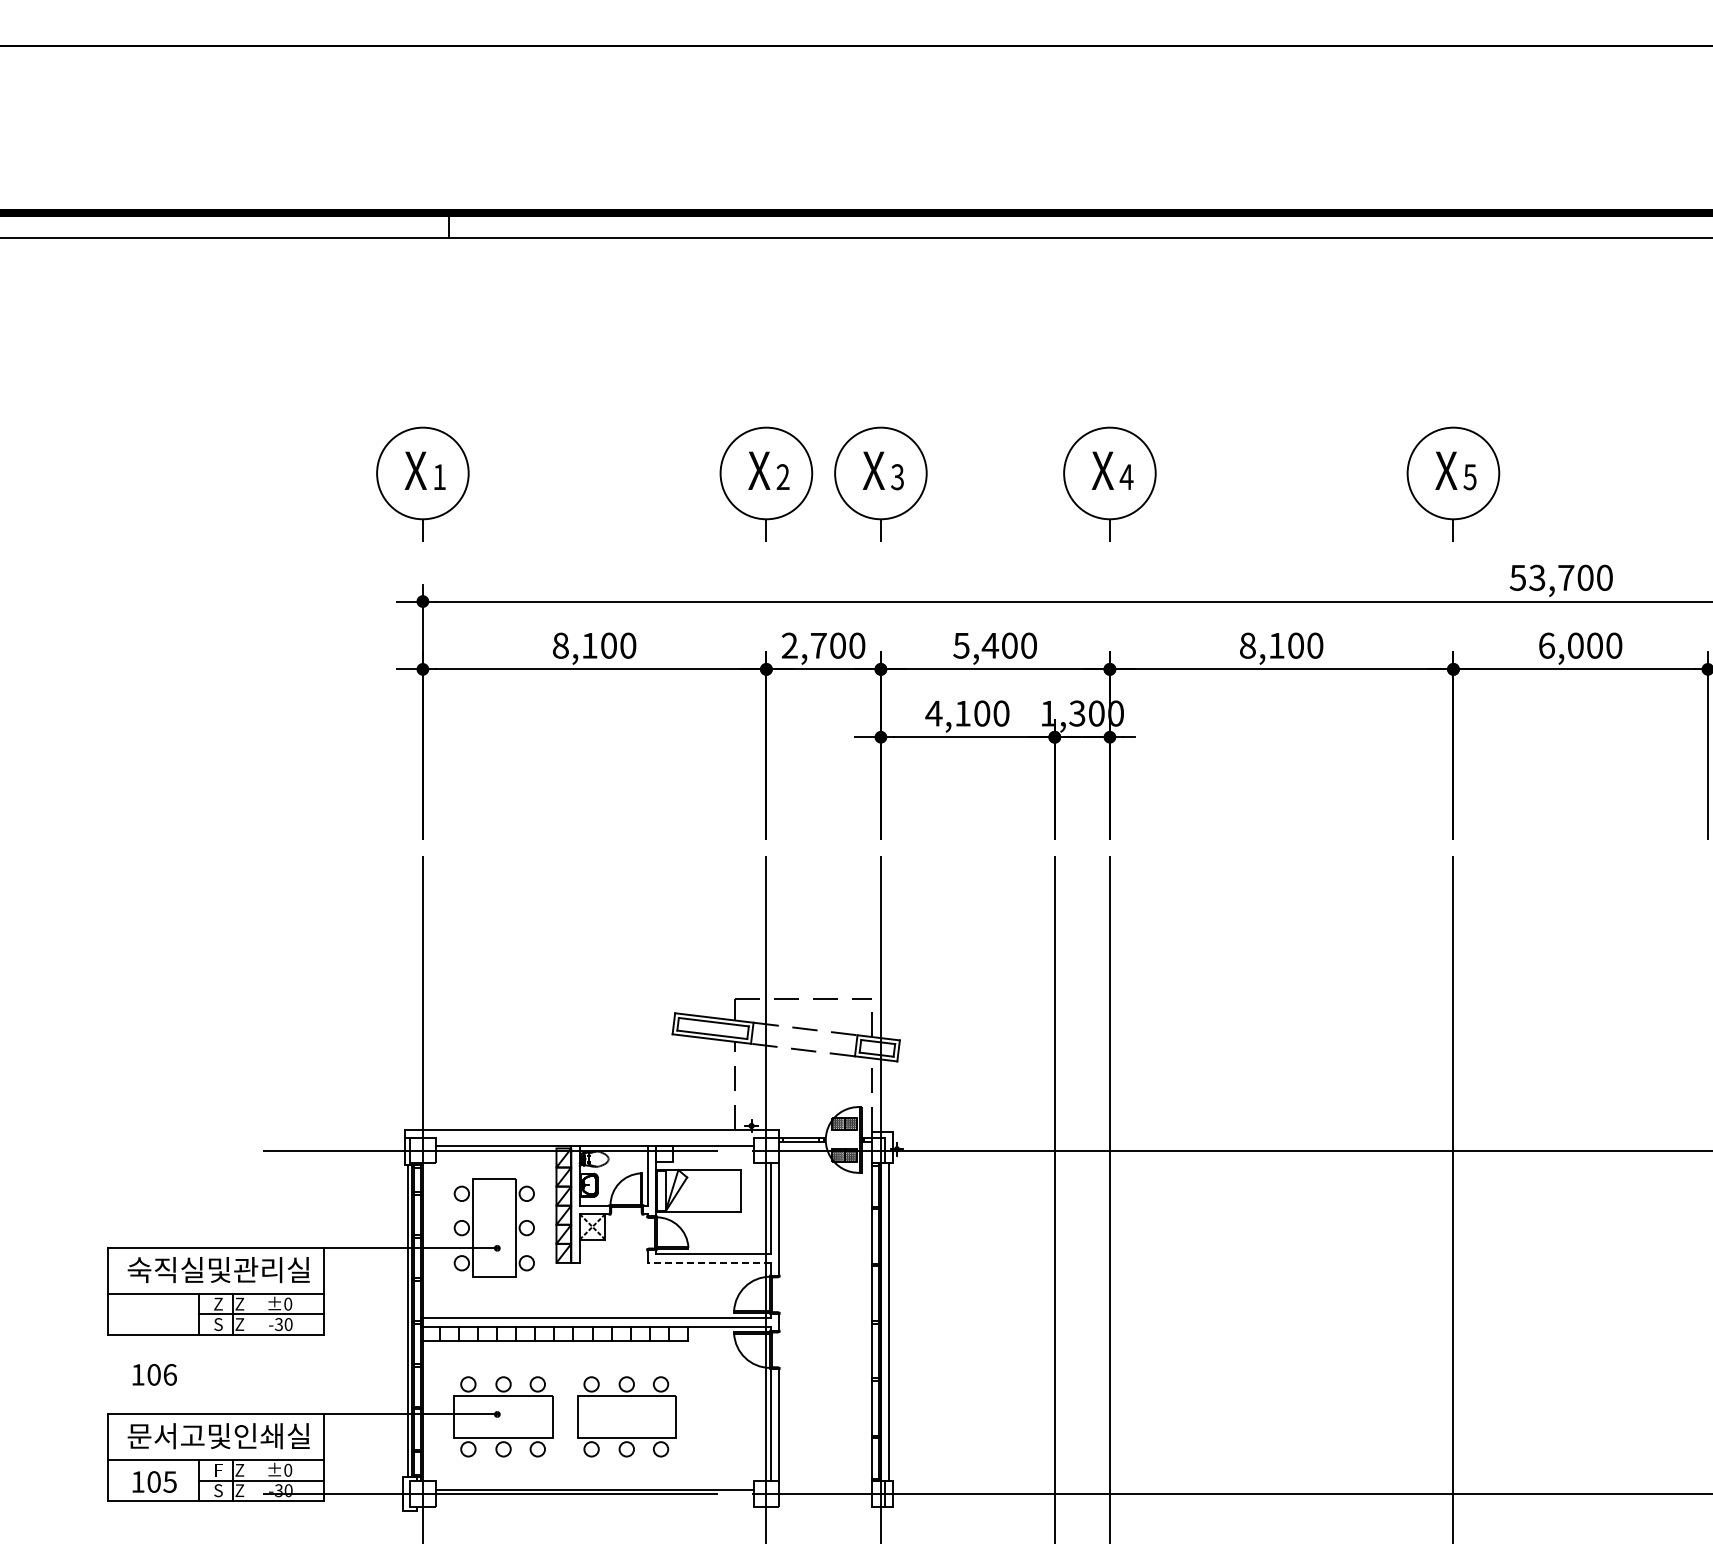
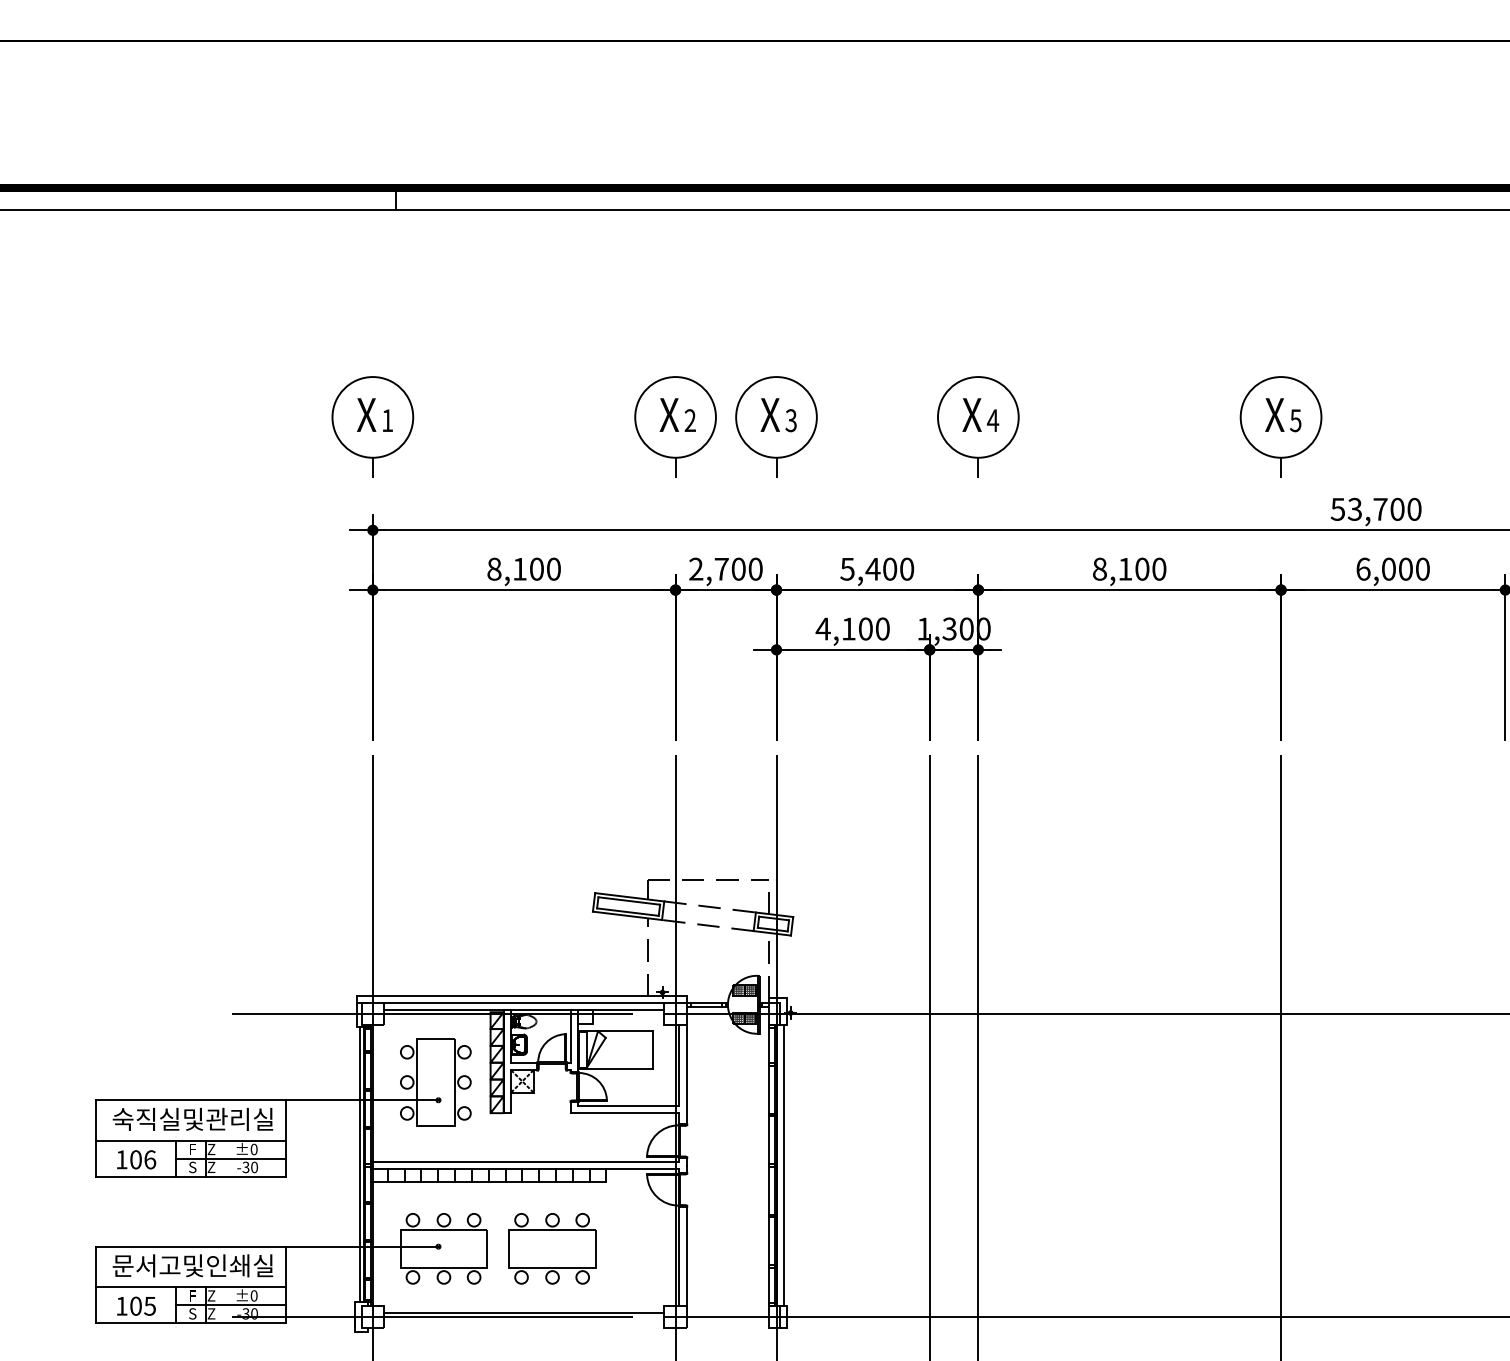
line: (594, 1137) -> (524, 1002), added
line: (708, 1262) -> (624, 1112), dashed -> solid
text: (218, 1303) -> (192, 1148), Z -> F
text: (154, 1374) -> (136, 1159), moved

